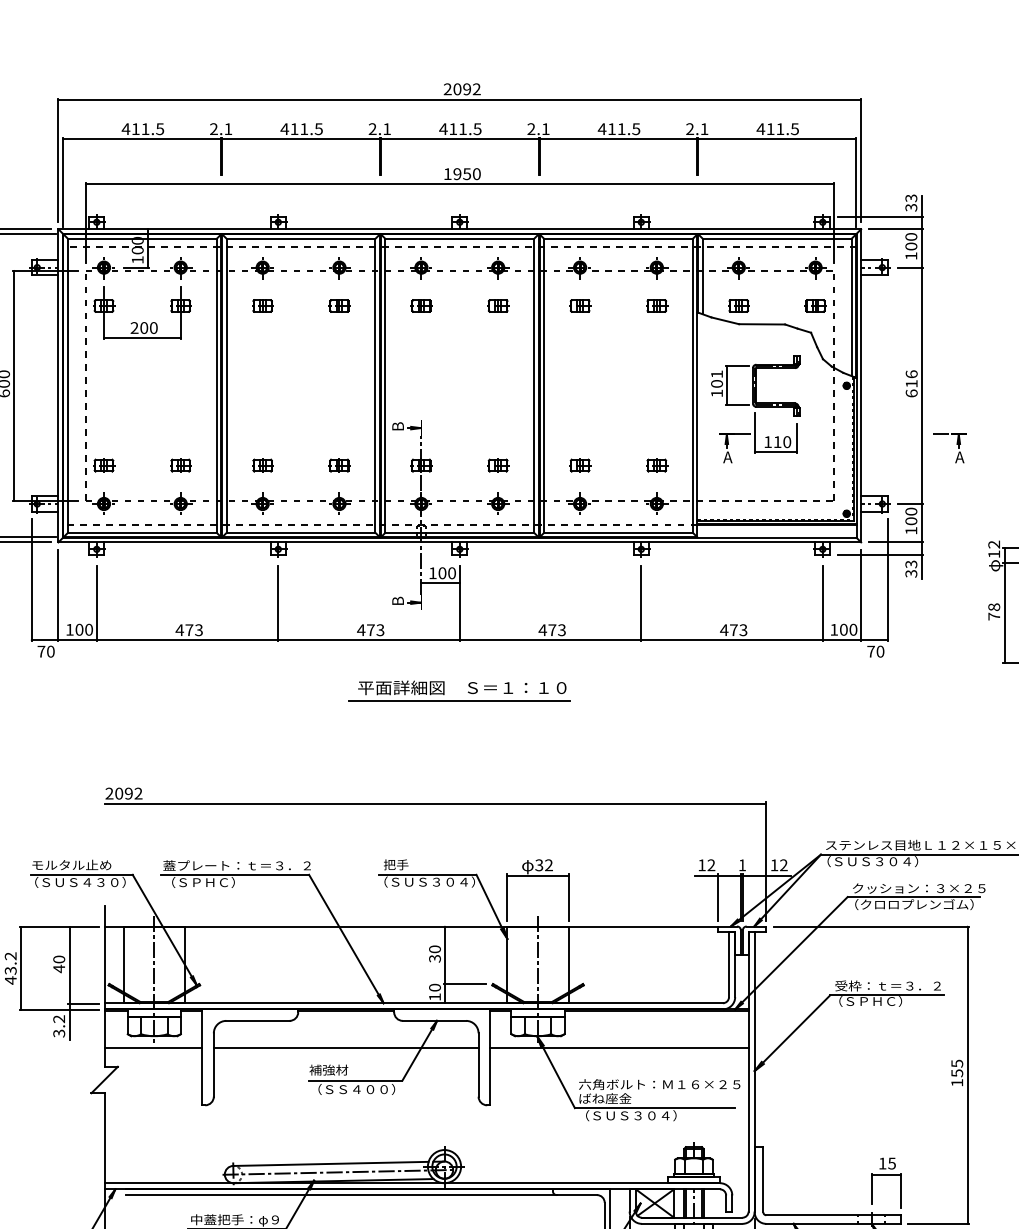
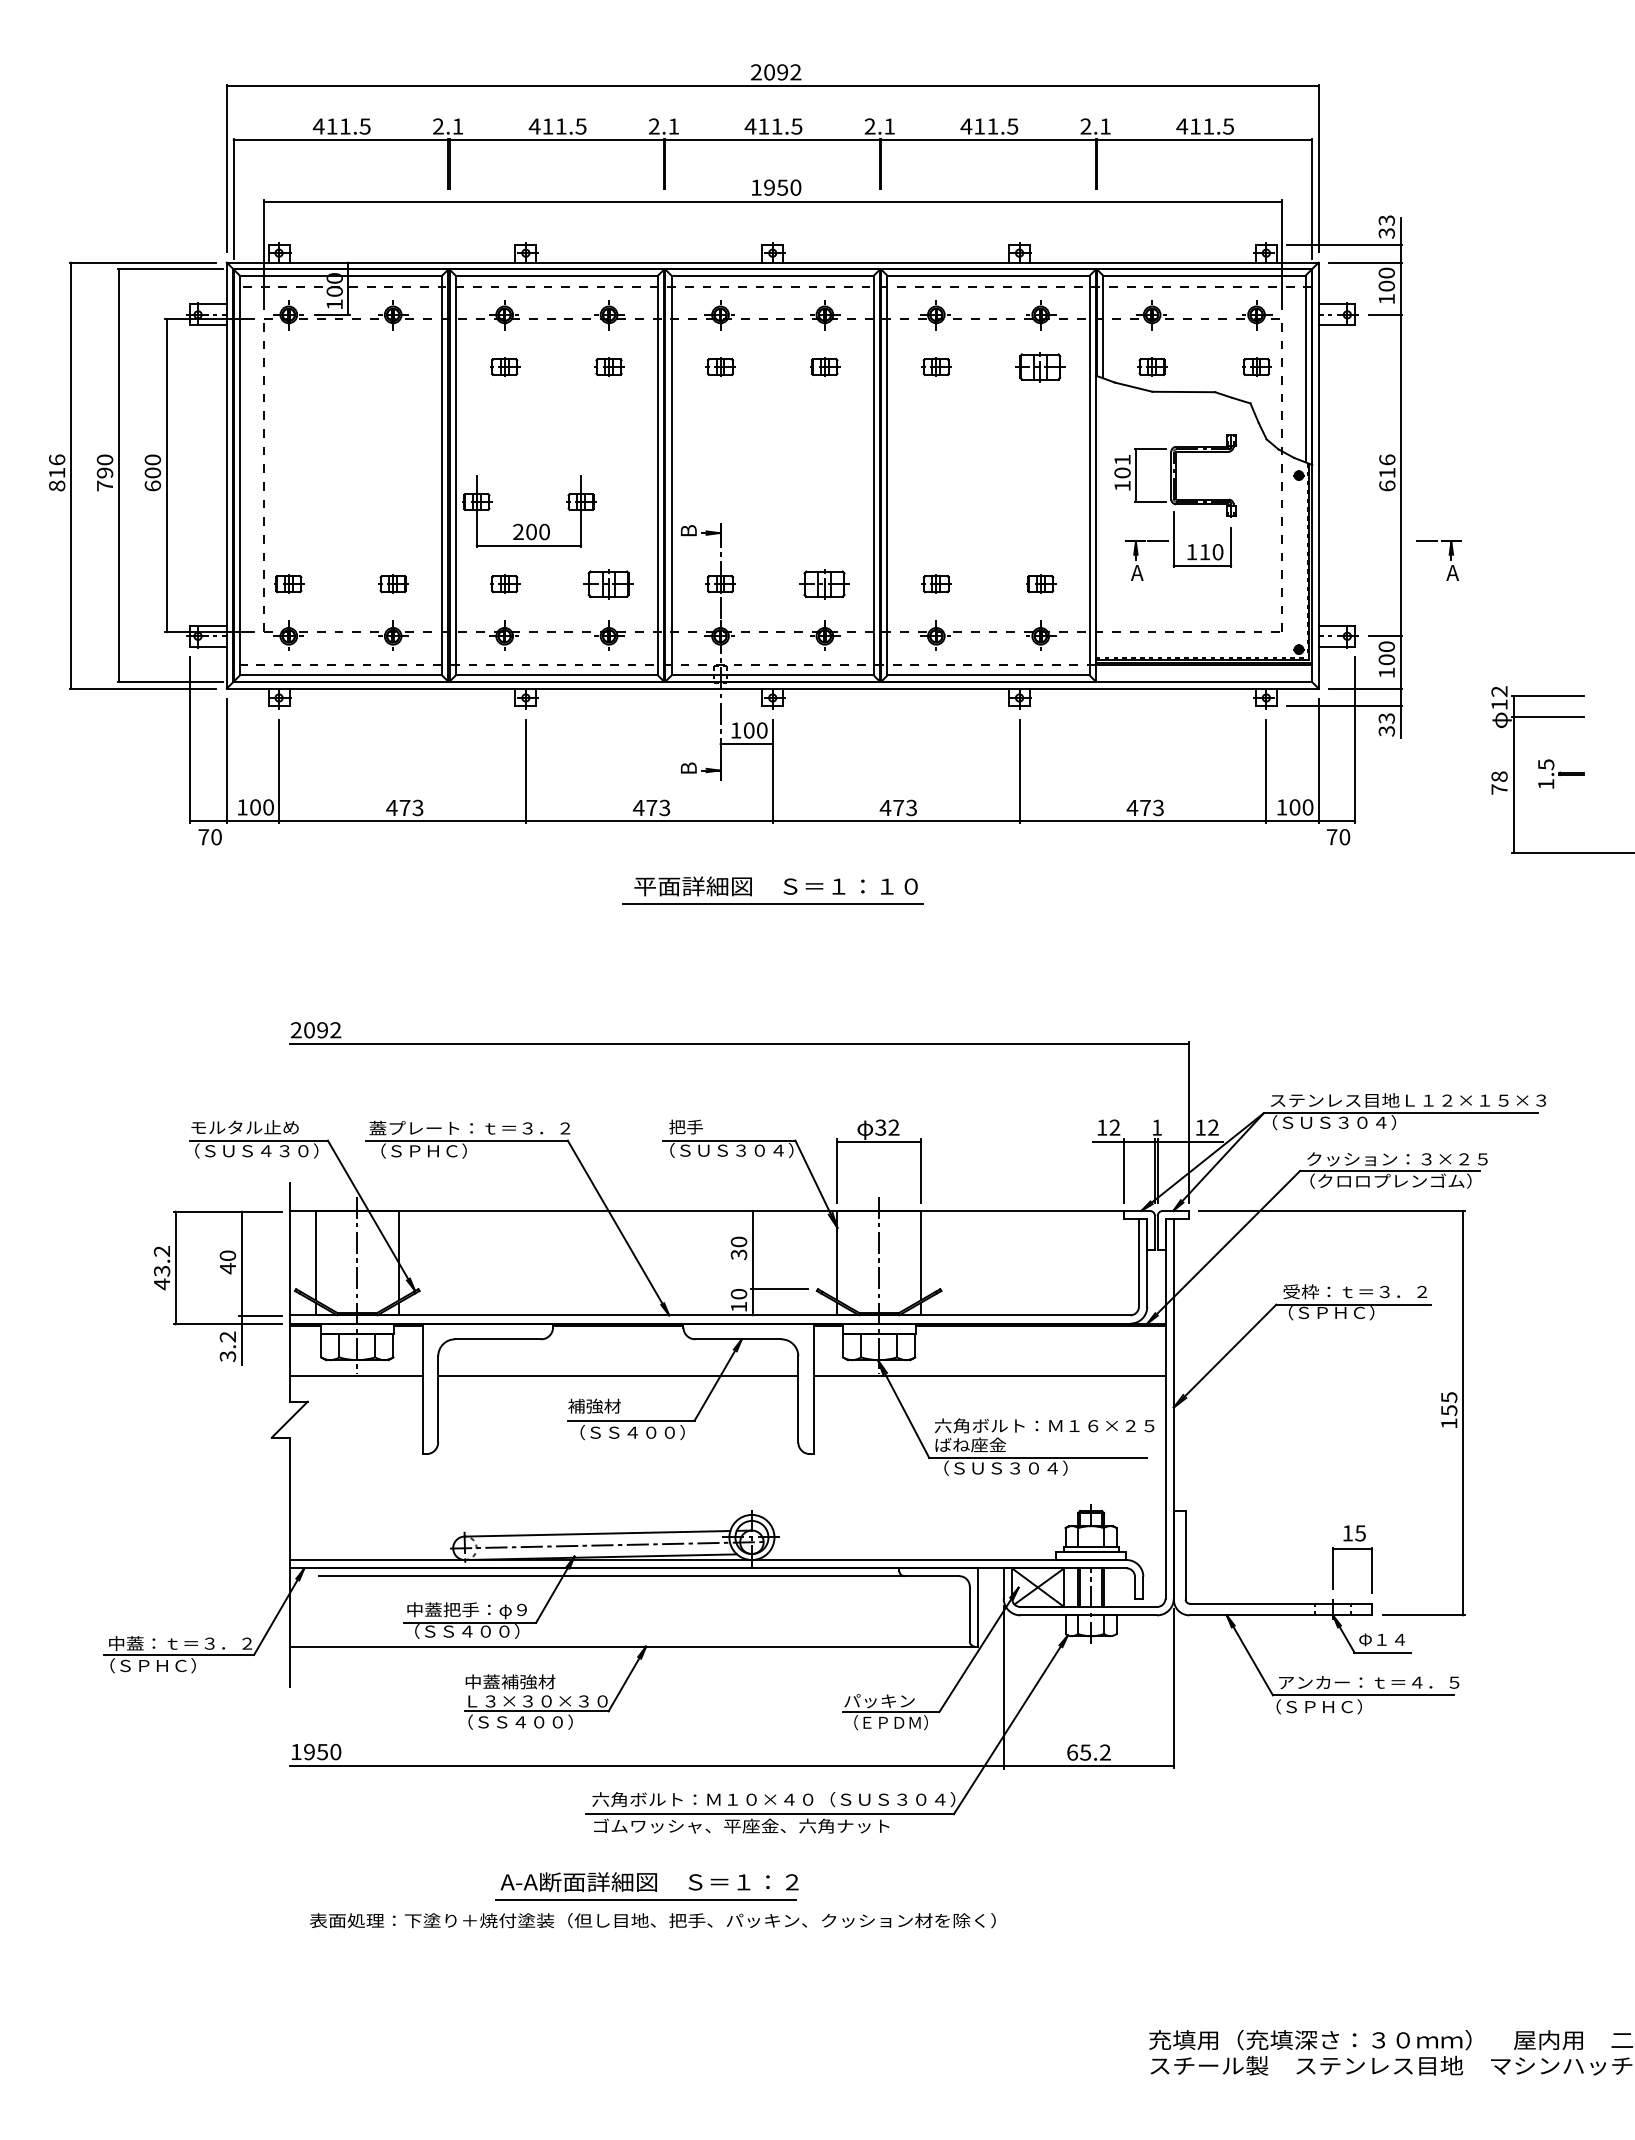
part: (657, 305) -> (1041, 366), size x1.6
part: (144, 321) -> (531, 523), moved
part: (339, 465) -> (609, 583), size x1.6
part: (498, 465) -> (825, 583), size x1.6

